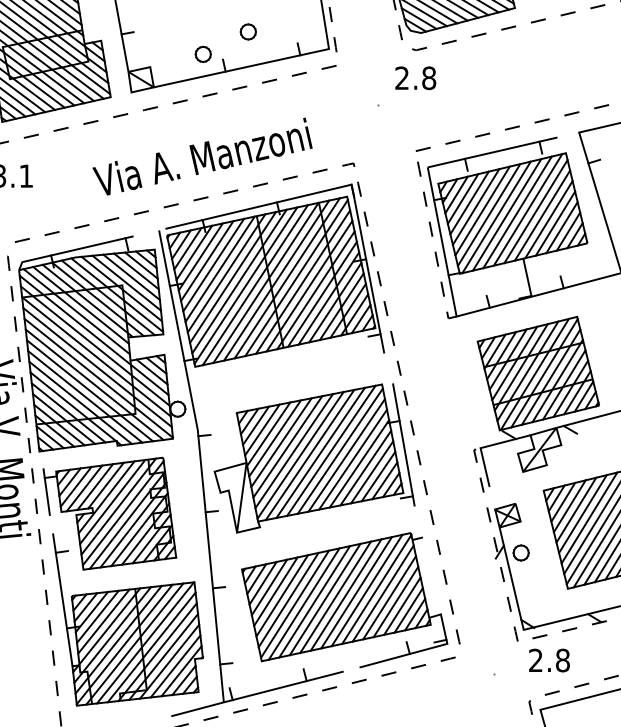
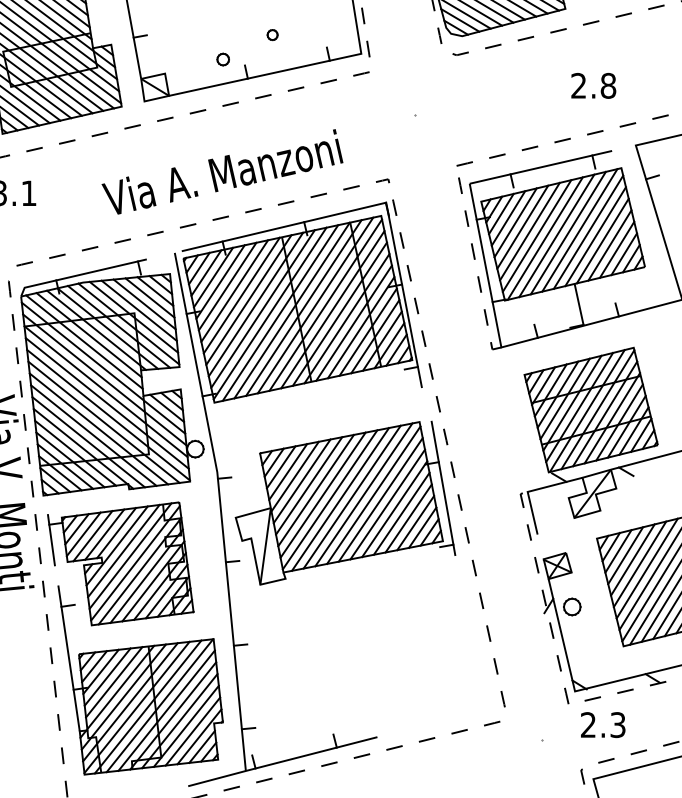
part: (247, 31) -> (271, 34), size x0.6
part: (202, 53) -> (222, 58), size x0.7
text: (415, 78) -> (593, 86), moved
part: (344, 600) -> (378, 659), removed
text: (562, 660) -> (617, 725), 2.8 -> 2.3

